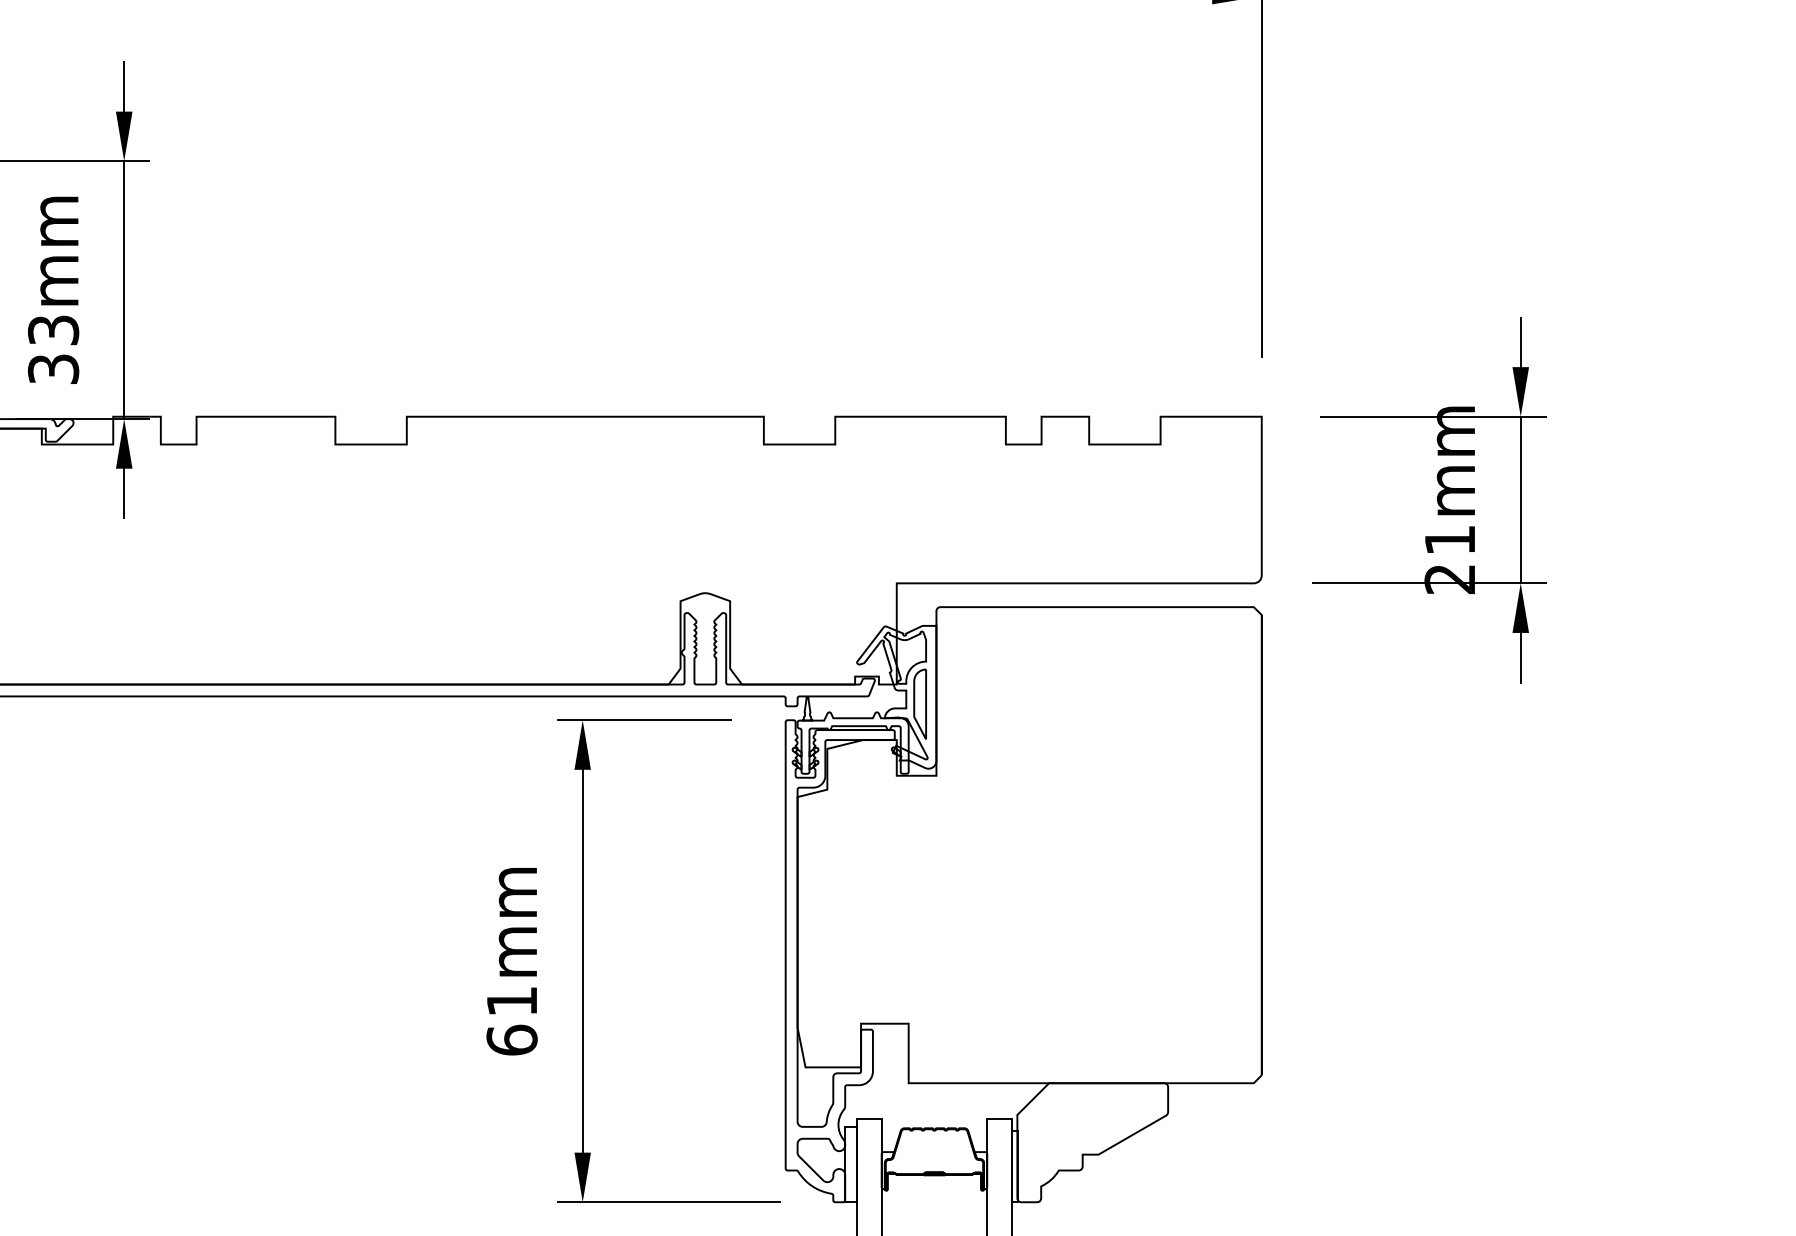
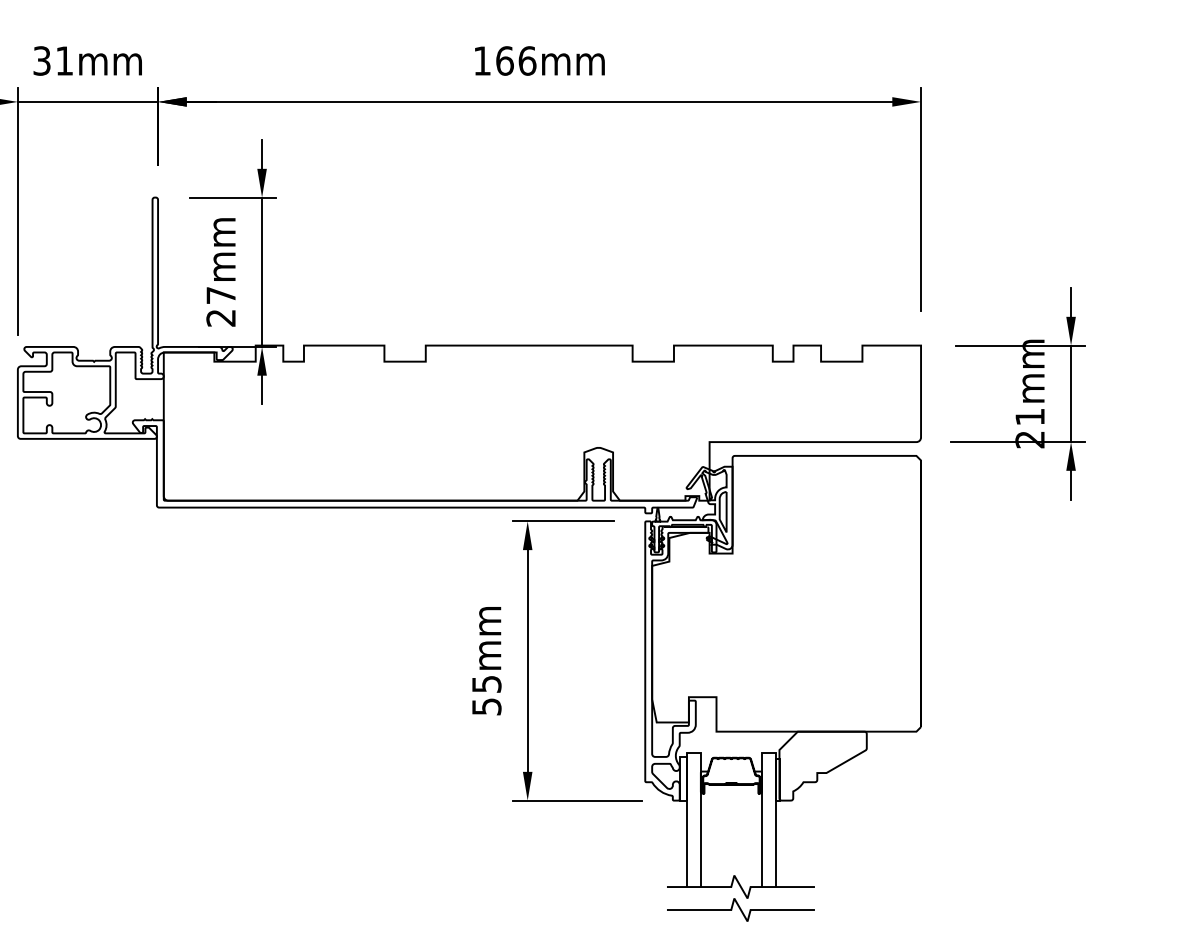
text: (52, 349) -> (220, 306), 33mm -> 27mm
text: (511, 1020) -> (486, 695), 61mm -> 55mm

